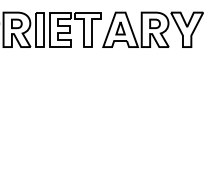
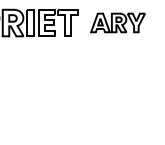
part: (152, 29) -> (117, 22), size x0.7

